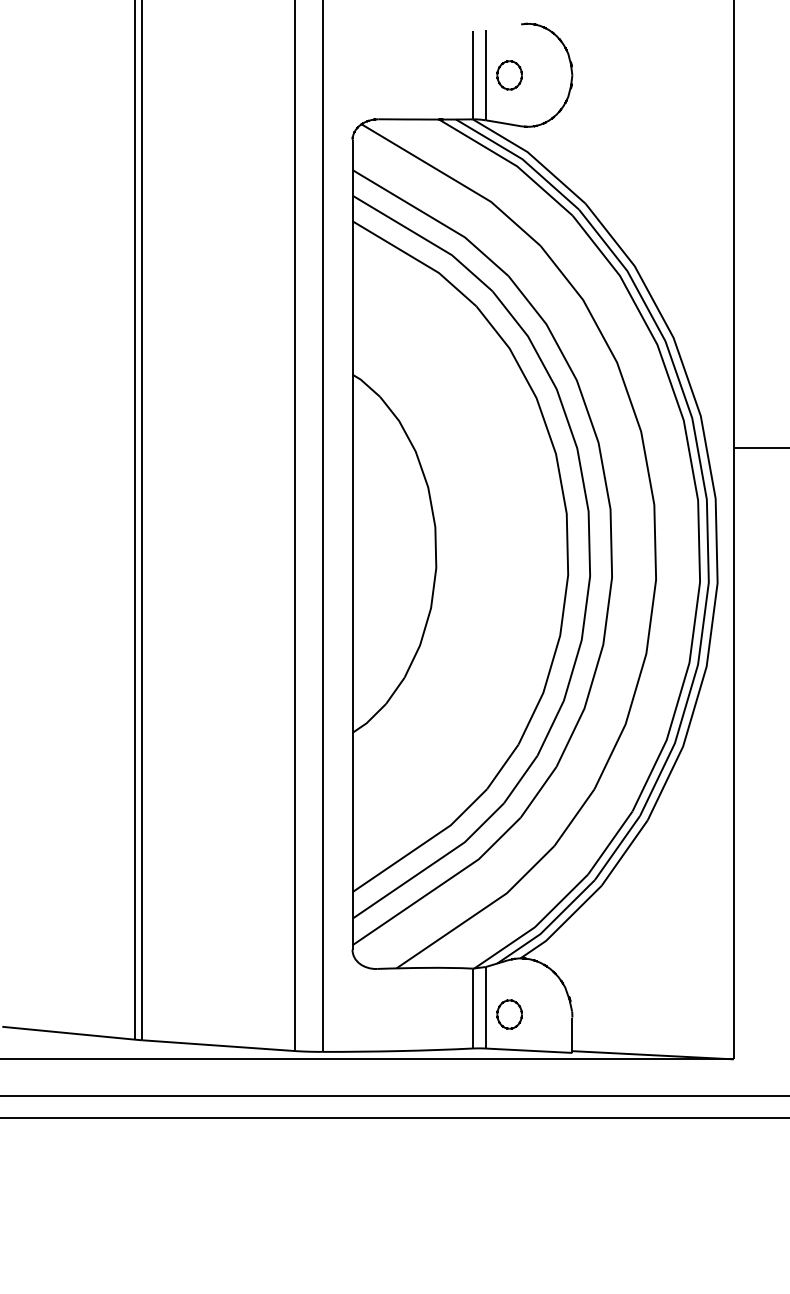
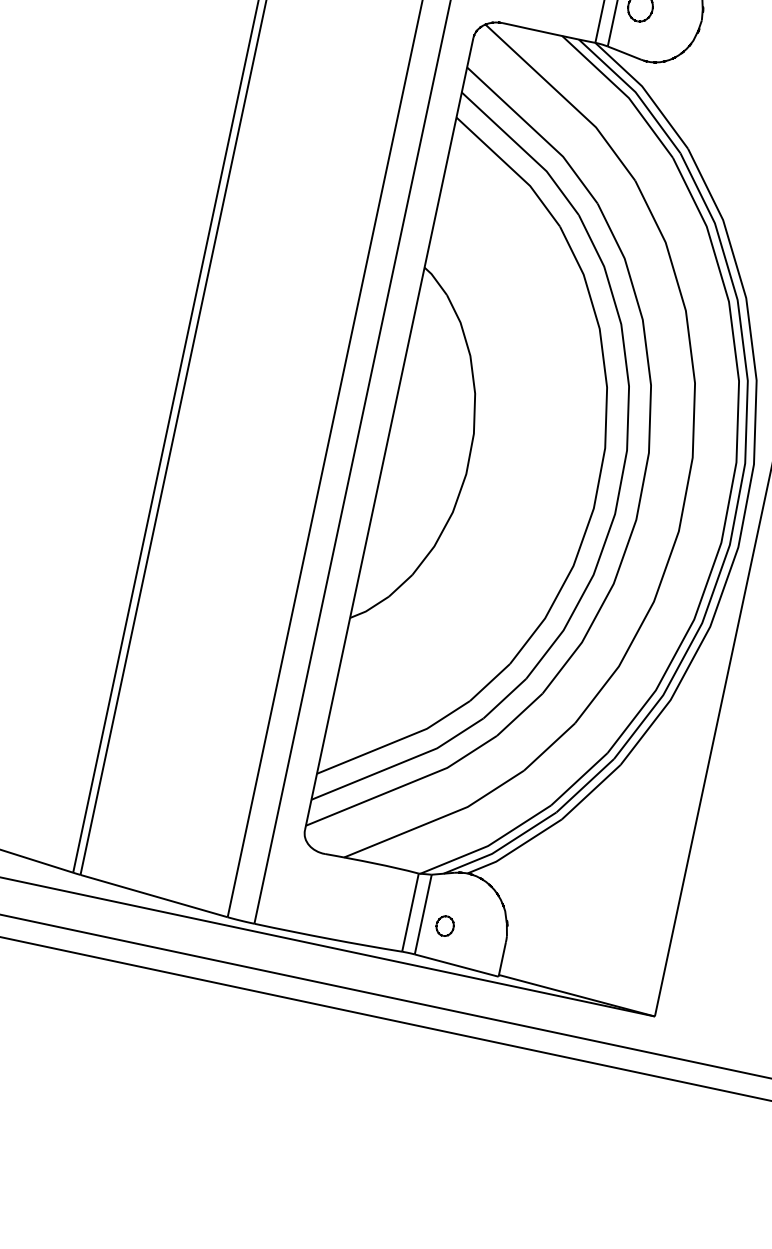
part: (509, 1014) -> (445, 926), size x0.7

